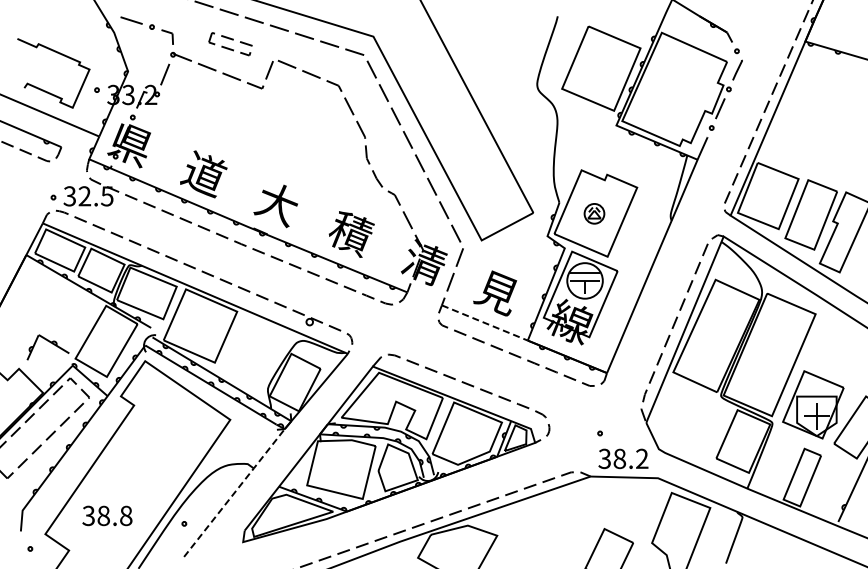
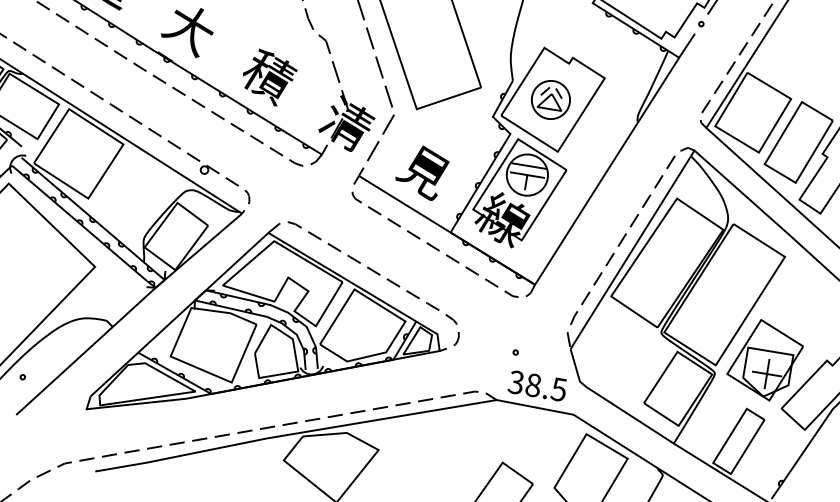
part: (594, 213) -> (550, 99), size x1.67
line: (485, 323) -> (405, 204), dashed -> solid
text: (641, 458) -> (558, 389), 38.2 -> 38.5
line: (235, 491) -> (87, 349), dashed -> solid

